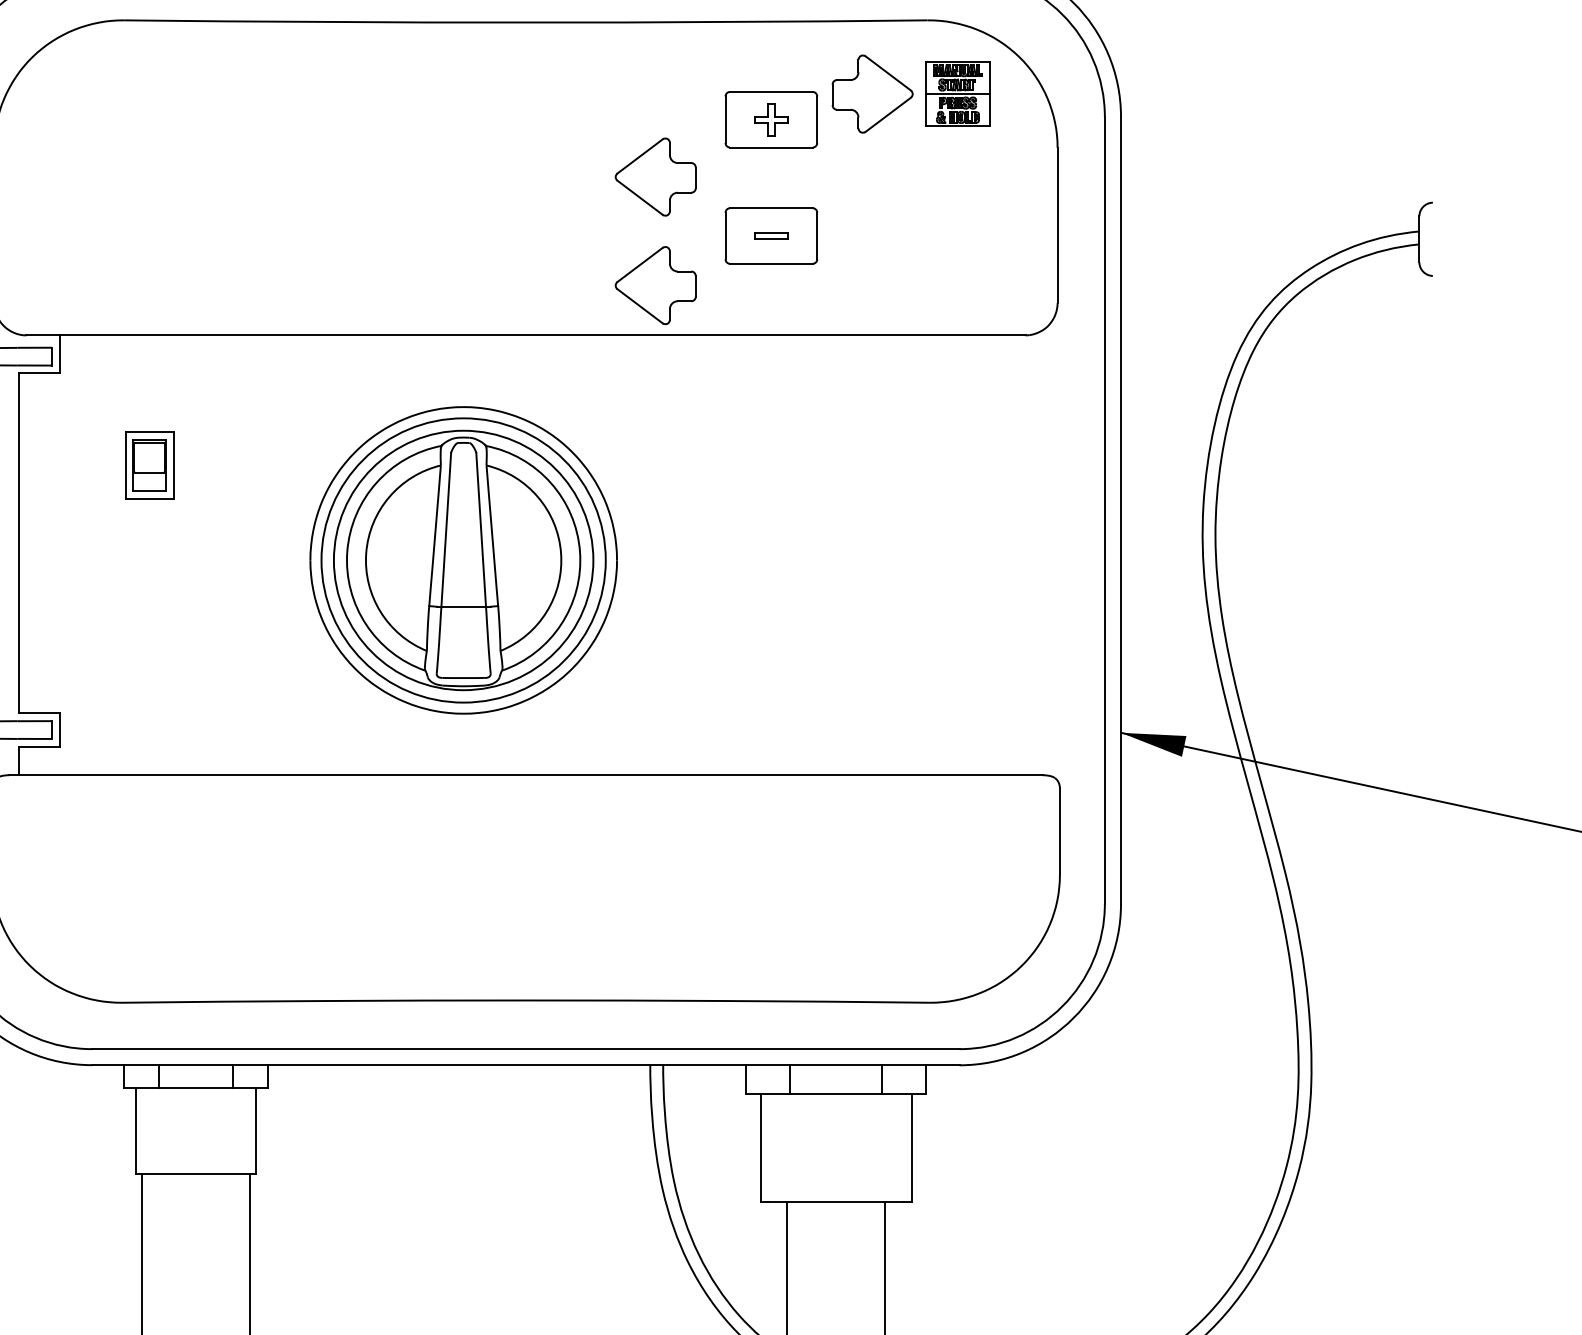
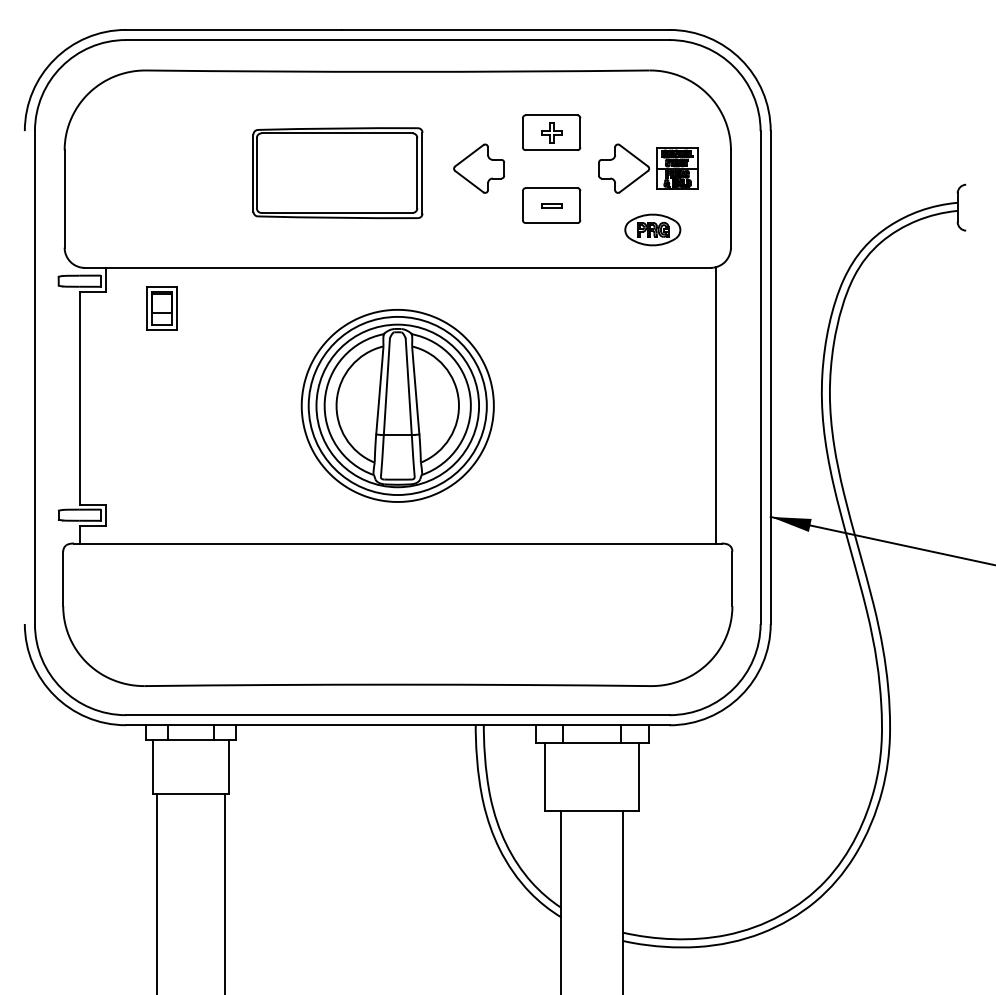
part: (911, 93) -> (648, 168), moved
part: (429, 184) -> (337, 173), added
part: (932, 274) -> (652, 229), added
part: (656, 285) -> (479, 236), removed
part: (148, 465) -> (161, 308), moved
line: (1034, 554) -> (716, 405), added
part: (463, 559) -> (397, 405), moved

